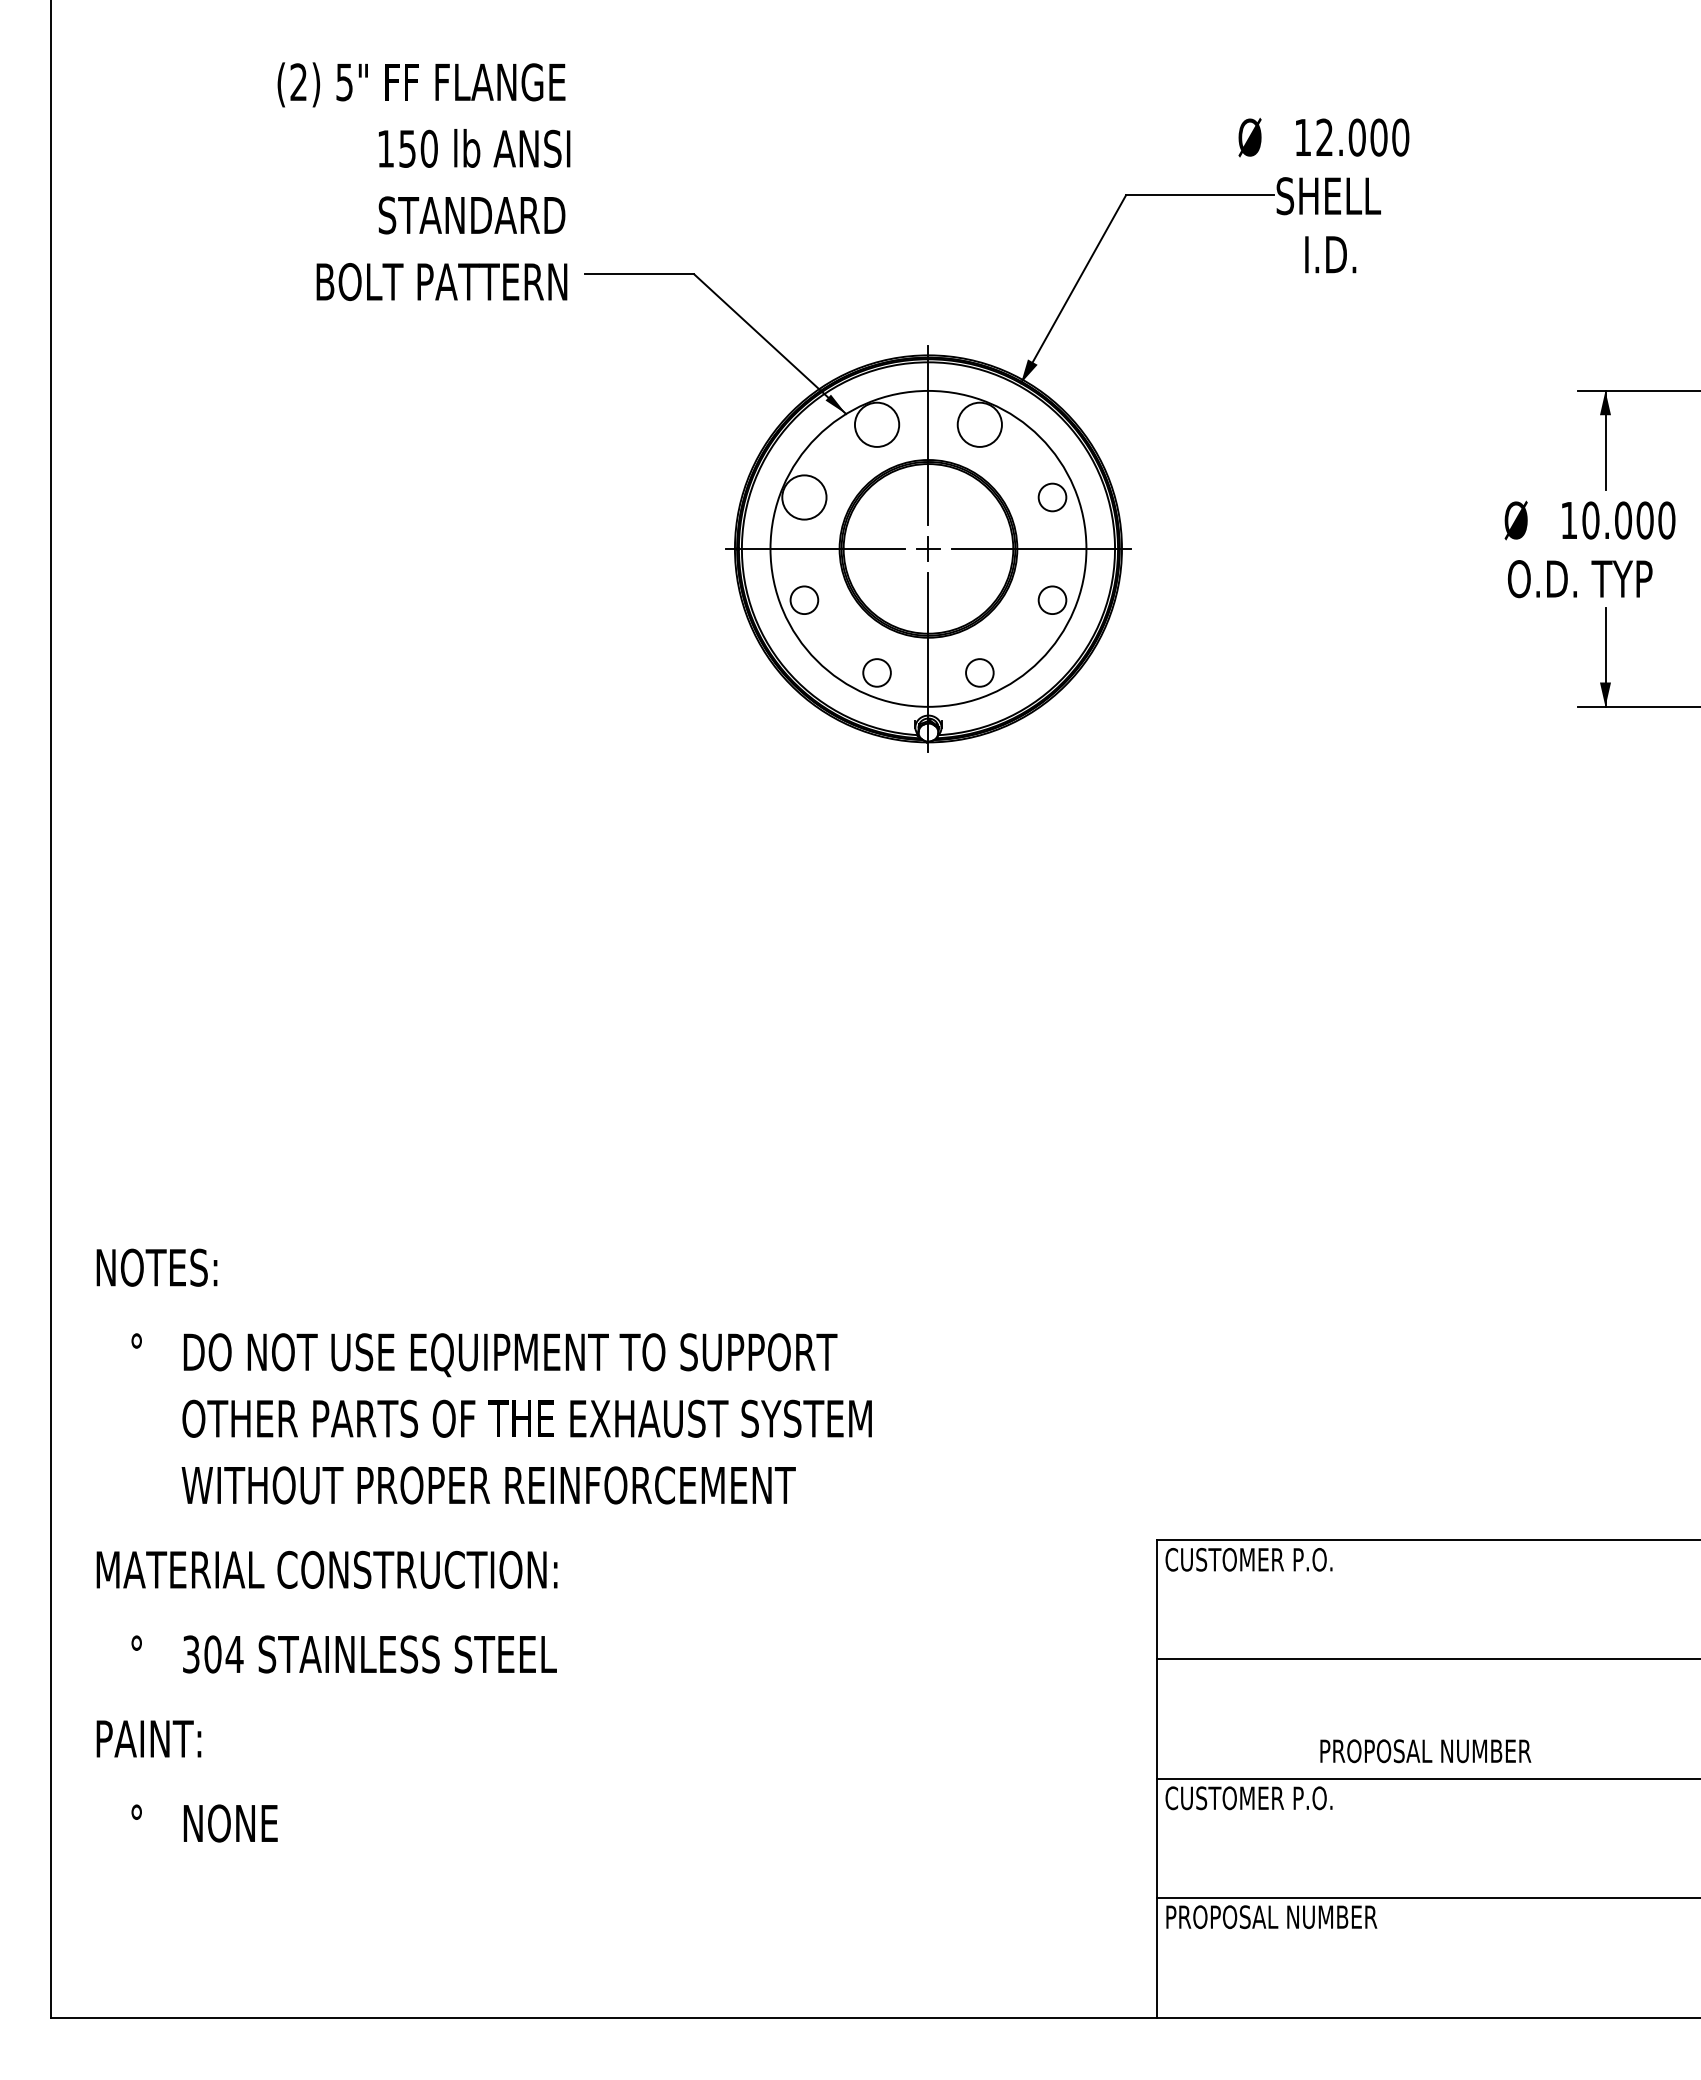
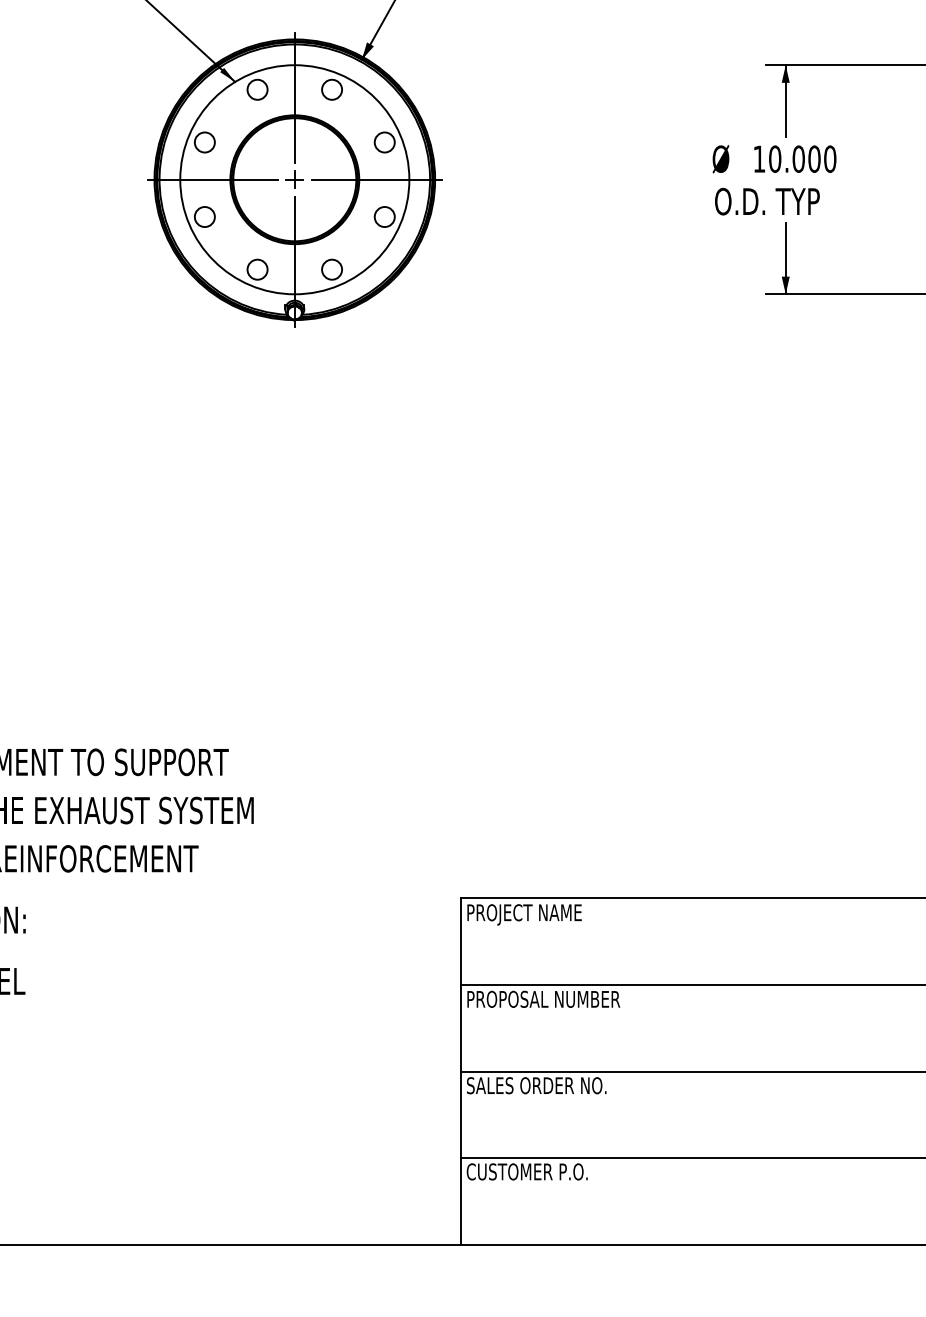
circle: (876, 424) -> (257, 89), size x0.62
circle: (979, 424) -> (331, 89), size x0.62
circle: (804, 497) -> (204, 142), size x0.62
text: (1248, 1562) -> (526, 914), CUSTOMER P.O. -> PROJECT NAME
text: (1425, 1751) -> (543, 999), moved
text: (1261, 1798) -> (536, 1085), CUSTOMER P.O. -> SALES ORDER NO.
text: (1271, 1917) -> (543, 1172), PROPOSAL NUMBER -> CUSTOMER P.O.

